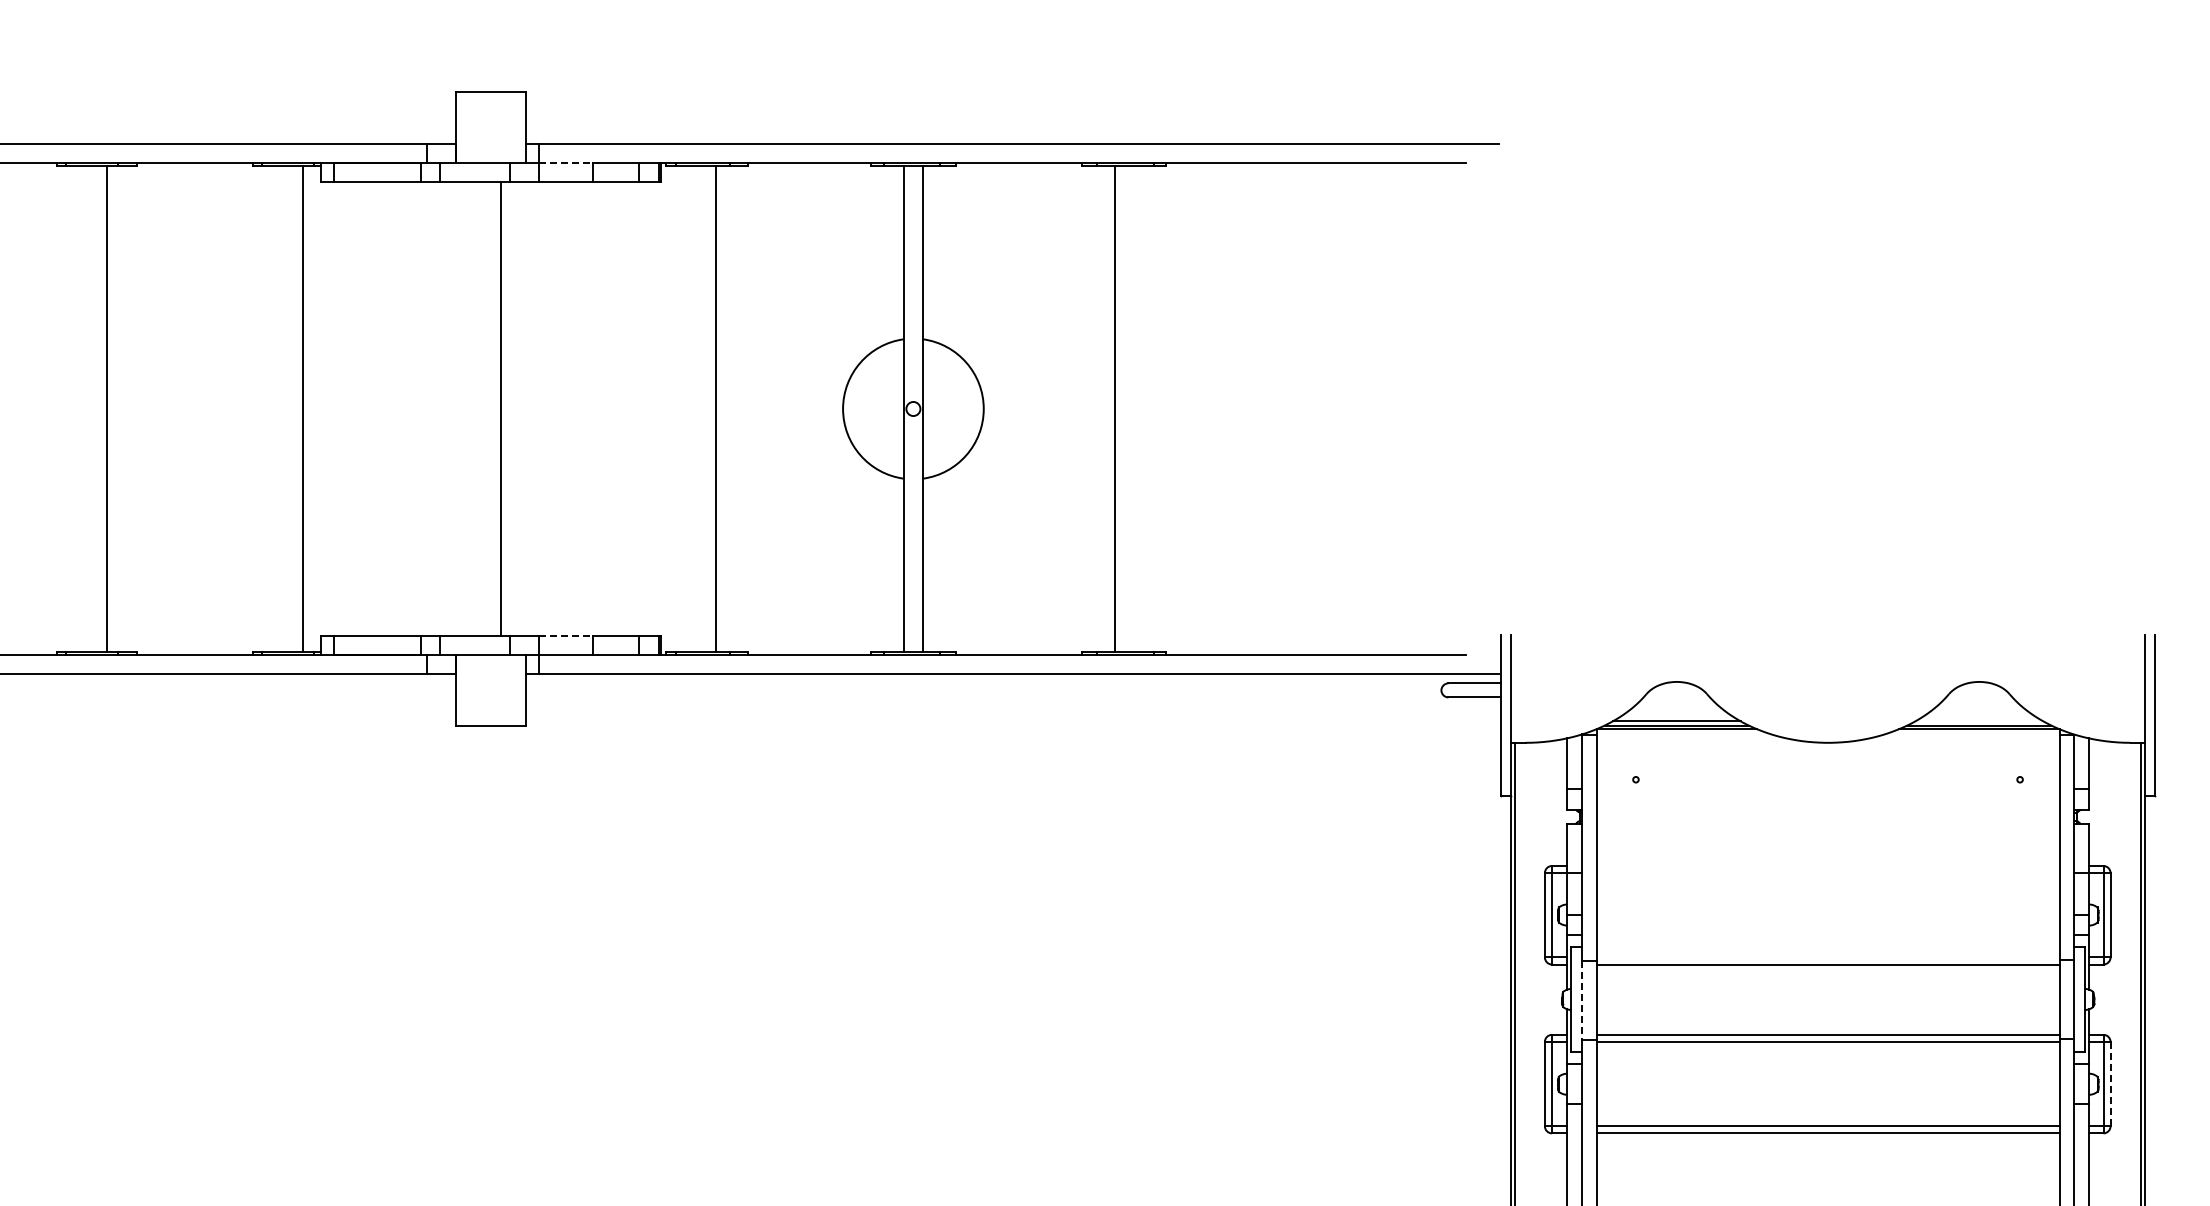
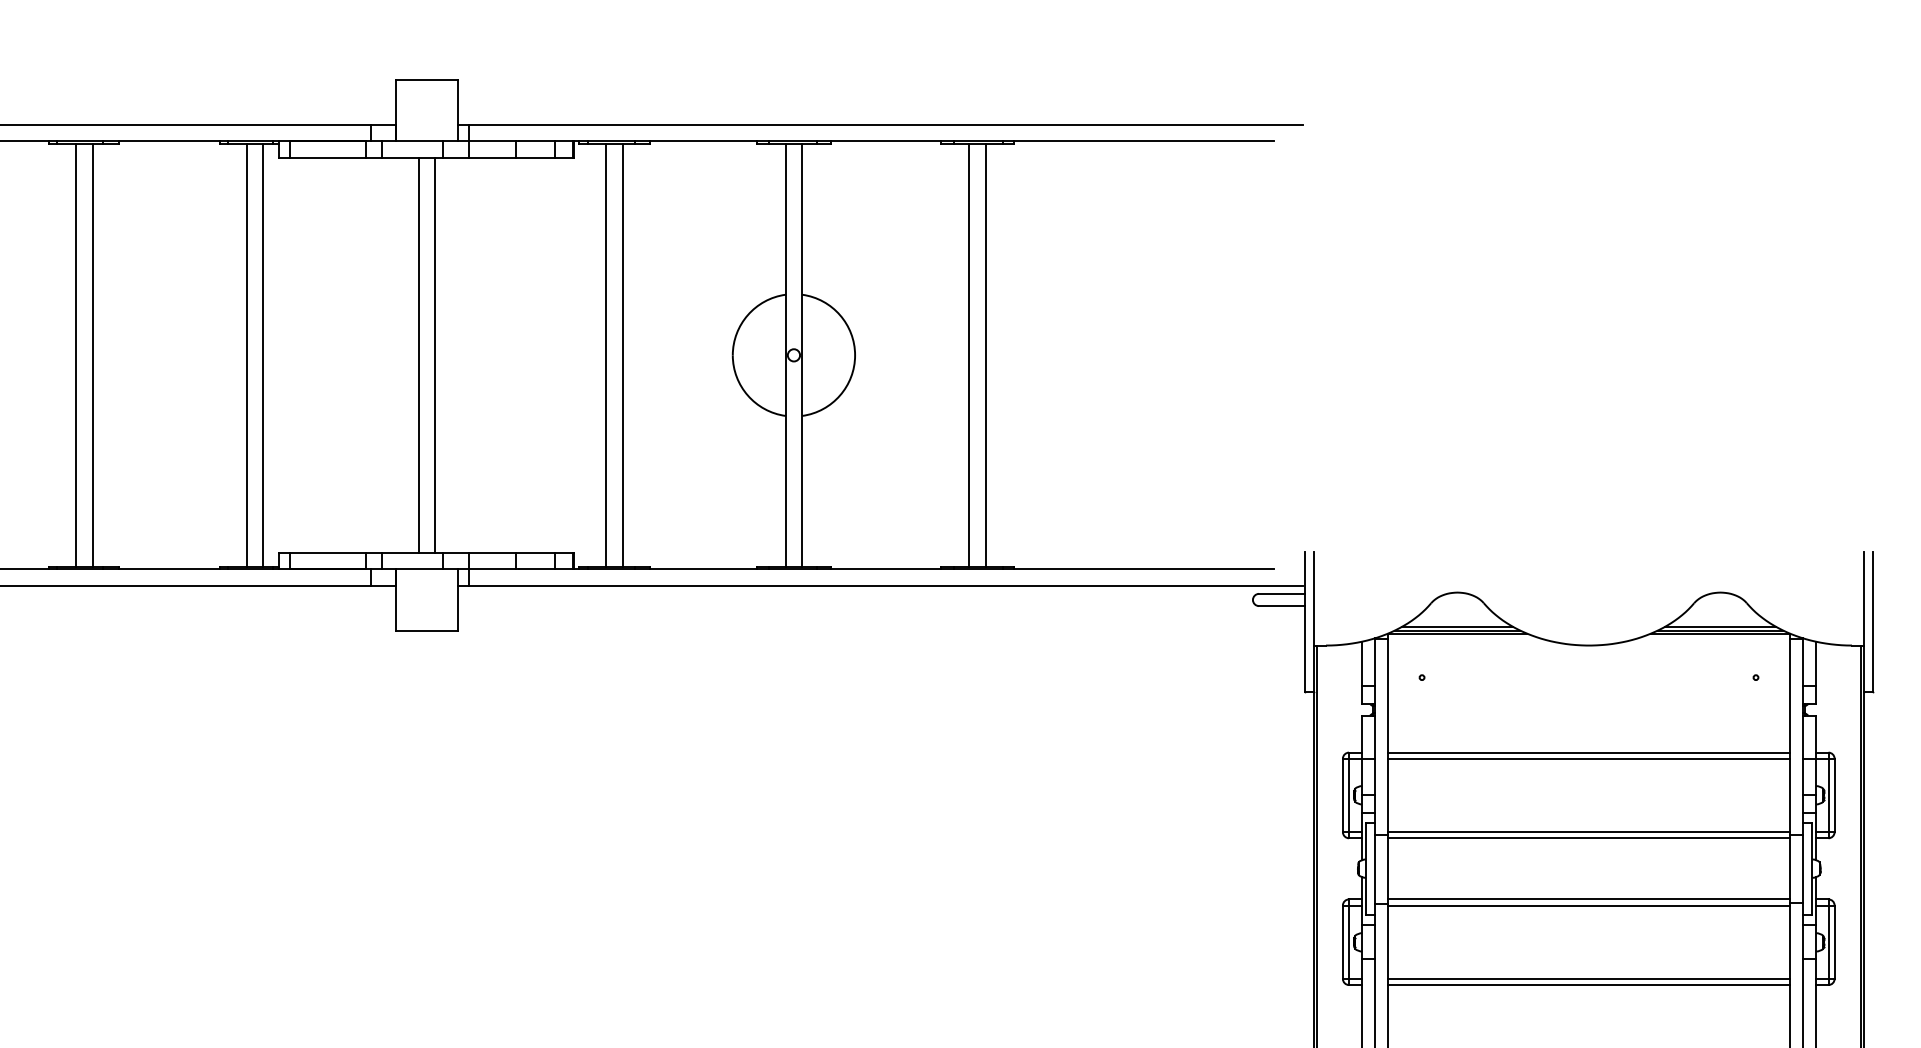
line: (566, 162) -> (492, 141), dashed -> solid
line: (87, 408) -> (75, 354), added
line: (283, 408) -> (246, 354), added
line: (481, 408) -> (418, 354), added
line: (697, 408) -> (606, 354), added
line: (1133, 408) -> (985, 354), added
line: (566, 636) -> (492, 553), dashed -> solid
line: (1979, 721) -> (1720, 627), added
line: (1827, 866) -> (1588, 753), added
line: (1827, 873) -> (1588, 759), added
line: (1827, 957) -> (1588, 832), added
line: (1581, 1000) -> (1374, 869), dashed -> solid
line: (2110, 1084) -> (1834, 942), dashed -> solid

